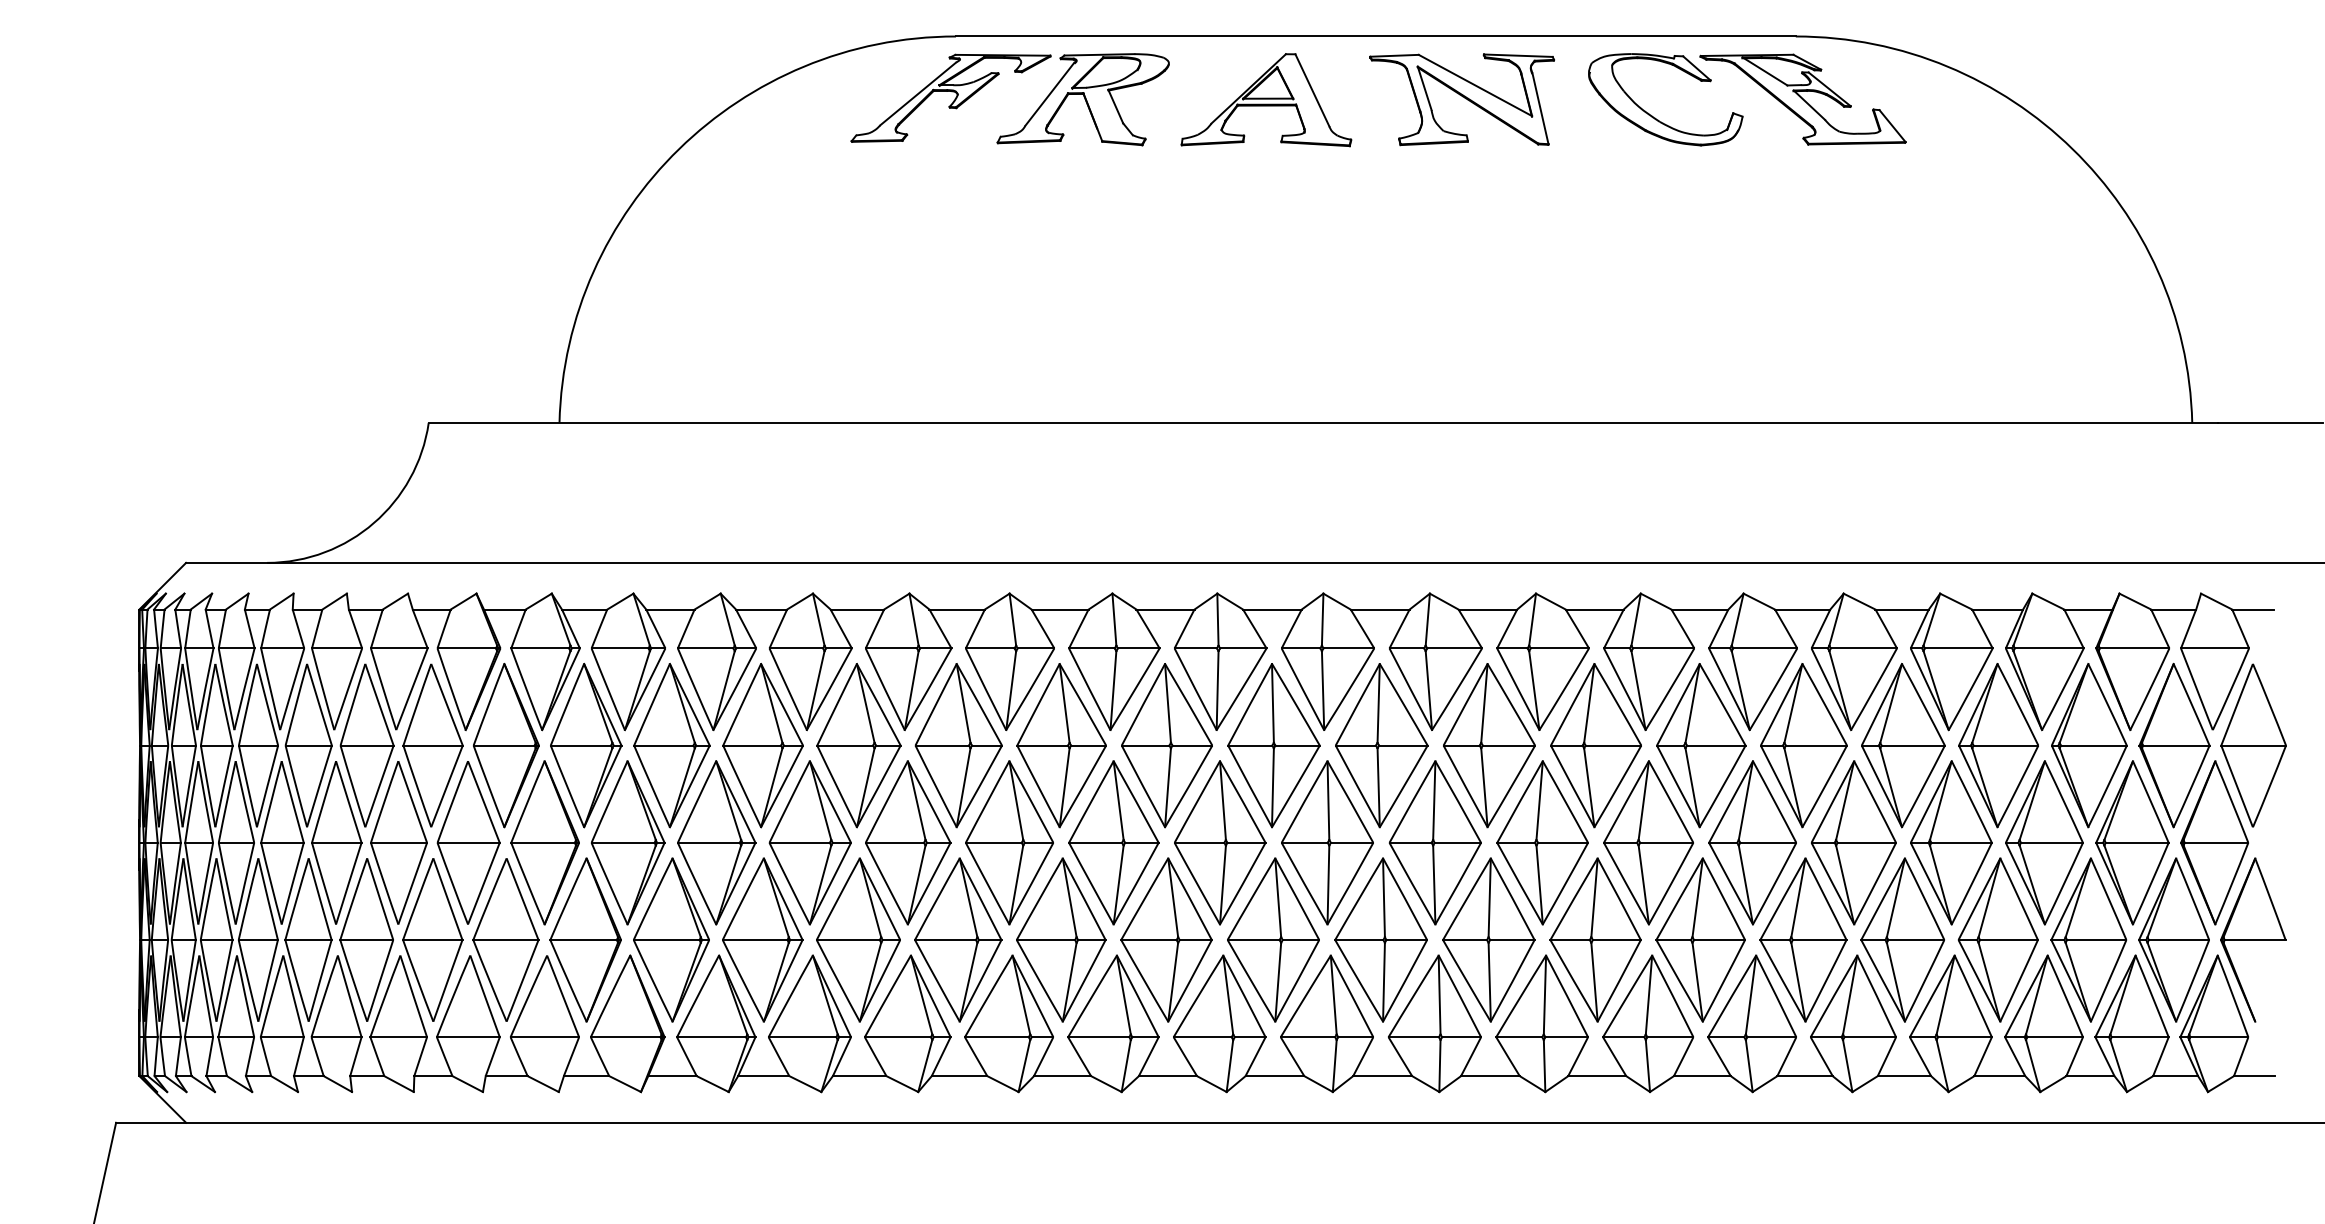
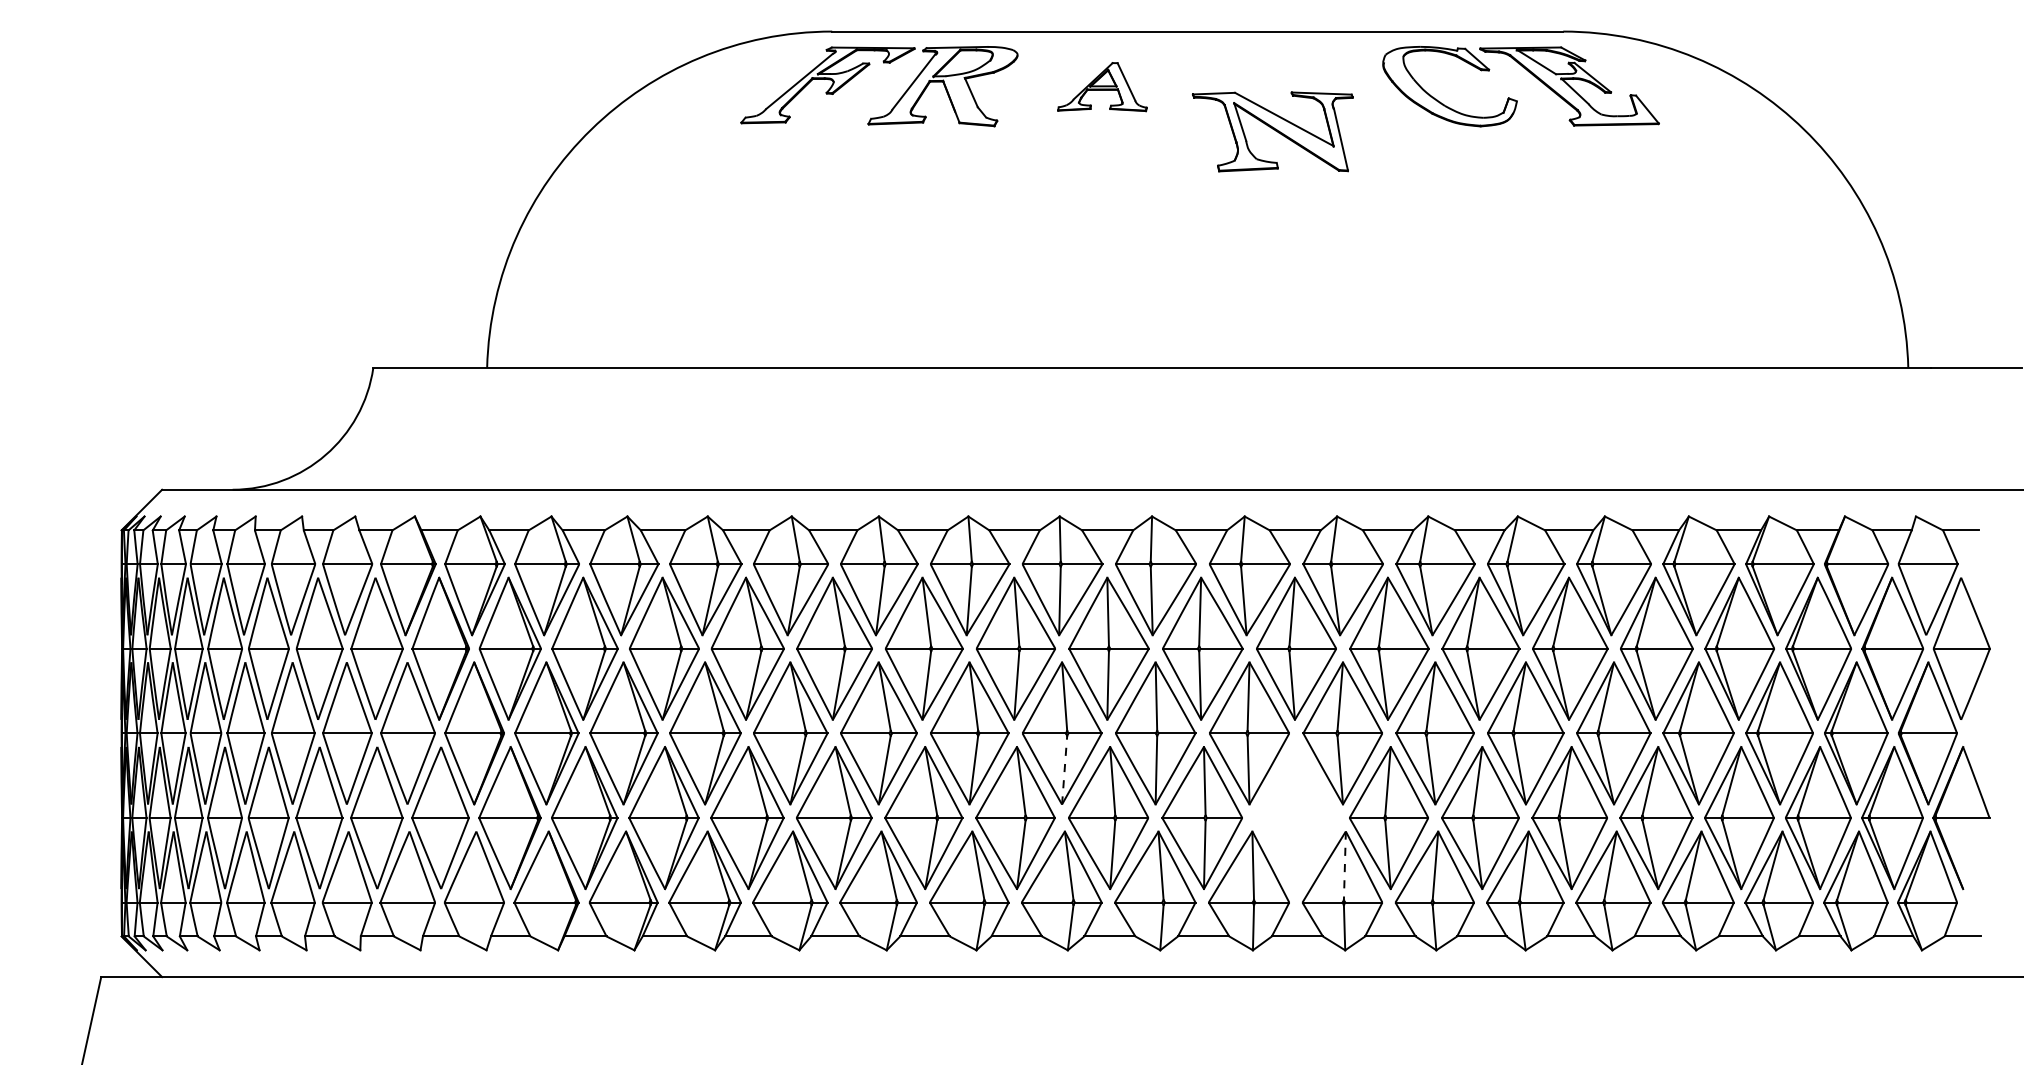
part: (1461, 99) -> (1272, 131), moved
part: (1266, 100) -> (1102, 87), size x0.6
line: (1222, 885) -> (1064, 770), solid -> dashed
part: (1488, 939) -> (1295, 817), removed
line: (1544, 995) -> (1344, 866), solid -> dashed

